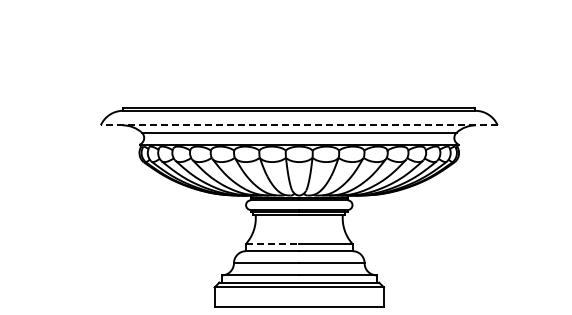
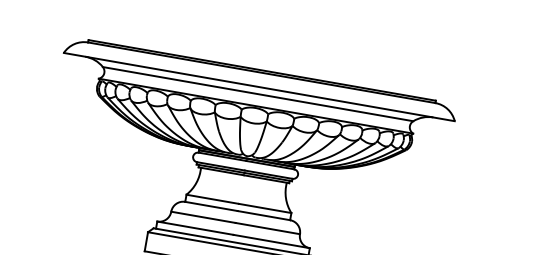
line: (298, 125) -> (258, 87), dashed -> solid
line: (272, 243) -> (212, 198), dashed -> solid

